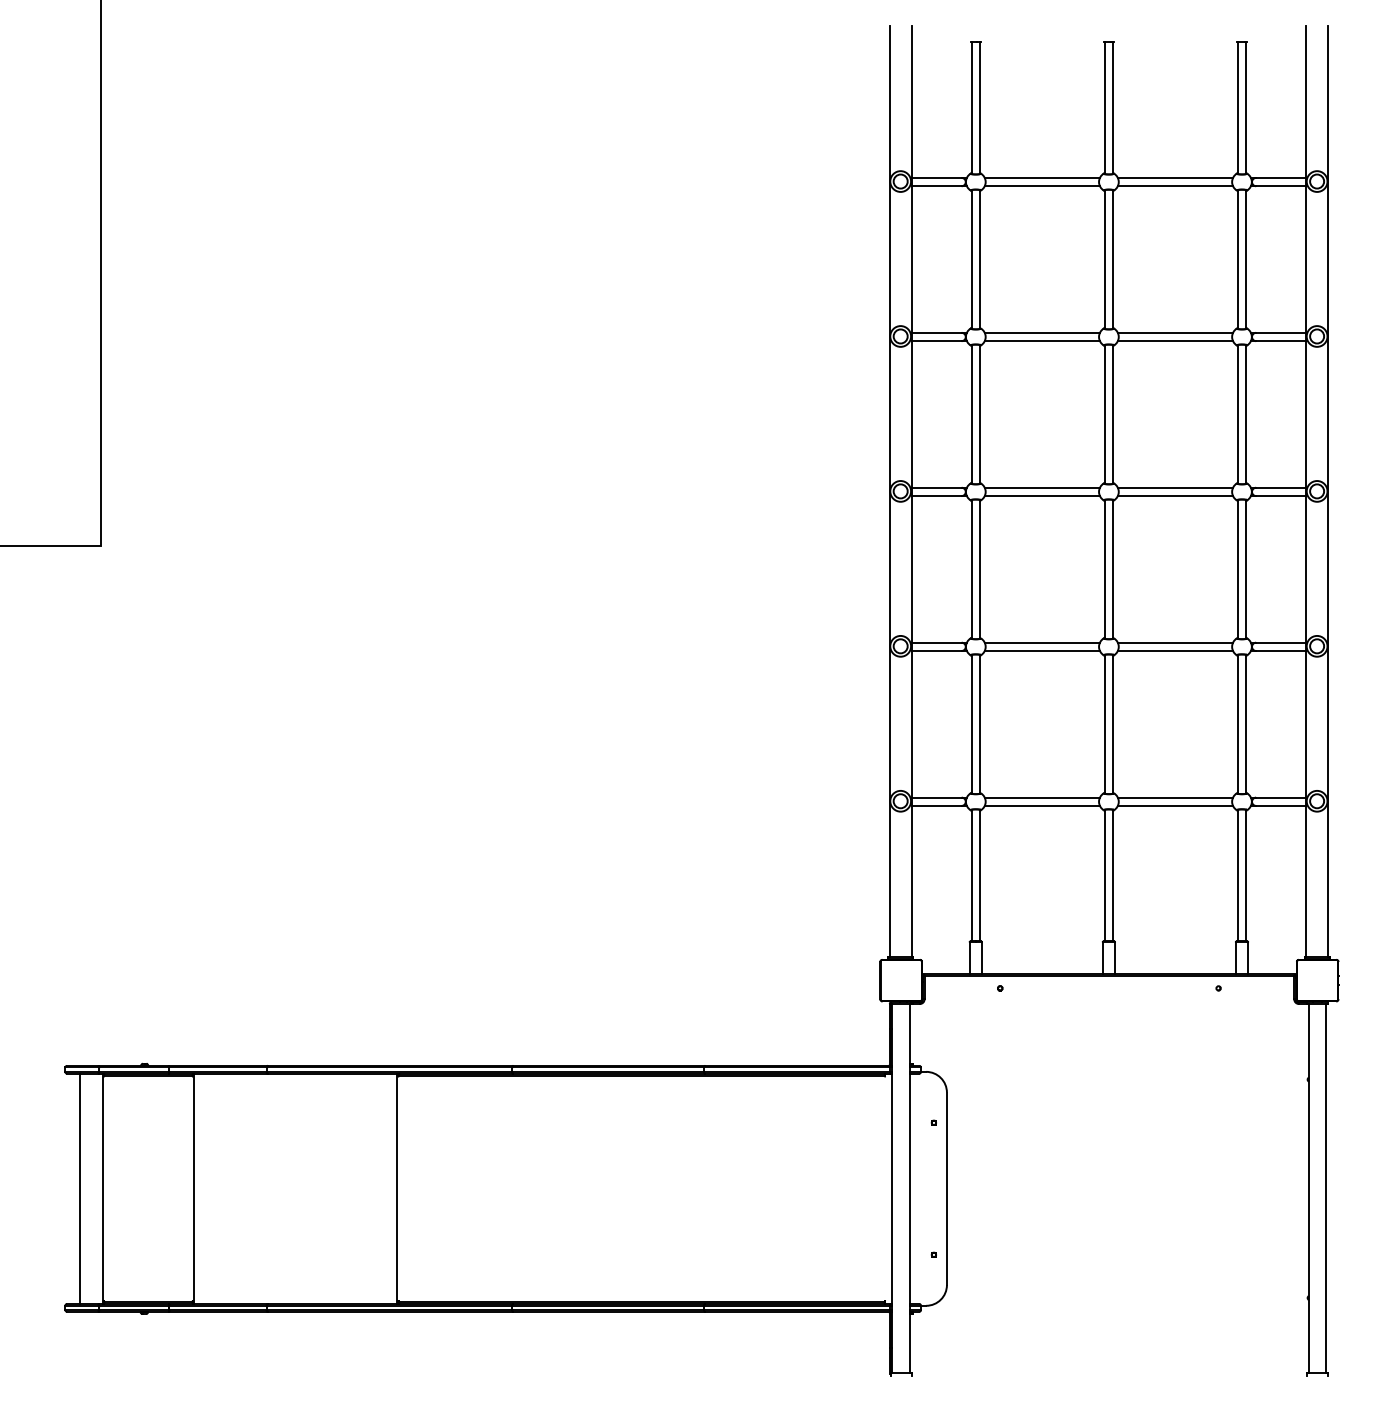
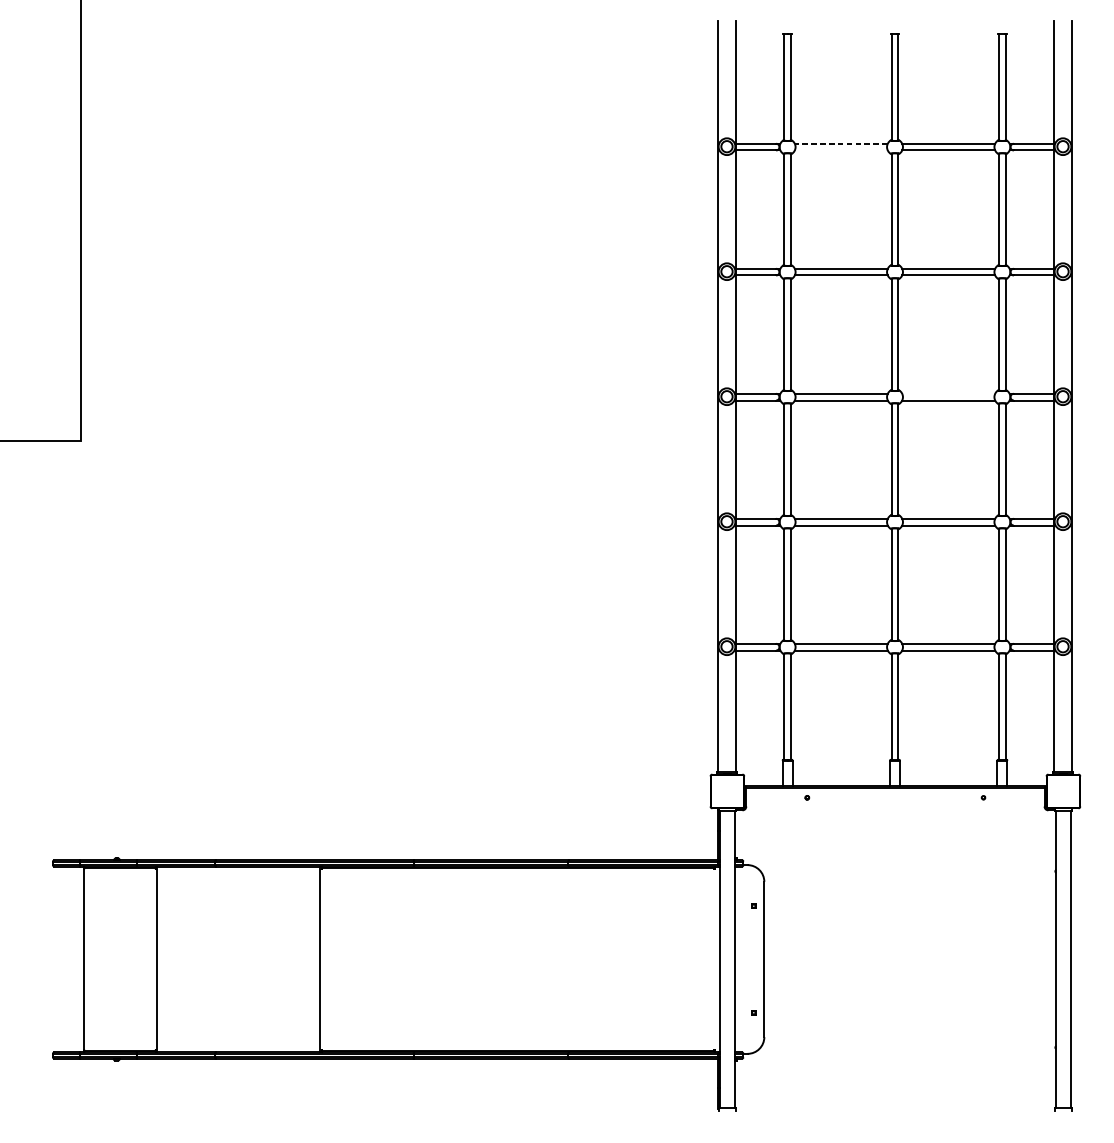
line: (1042, 177) -> (841, 143), solid -> dashed
line: (1041, 186) -> (840, 150), removed
line: (1175, 487) -> (948, 393), removed
line: (79, 1188) -> (64, 959), removed

